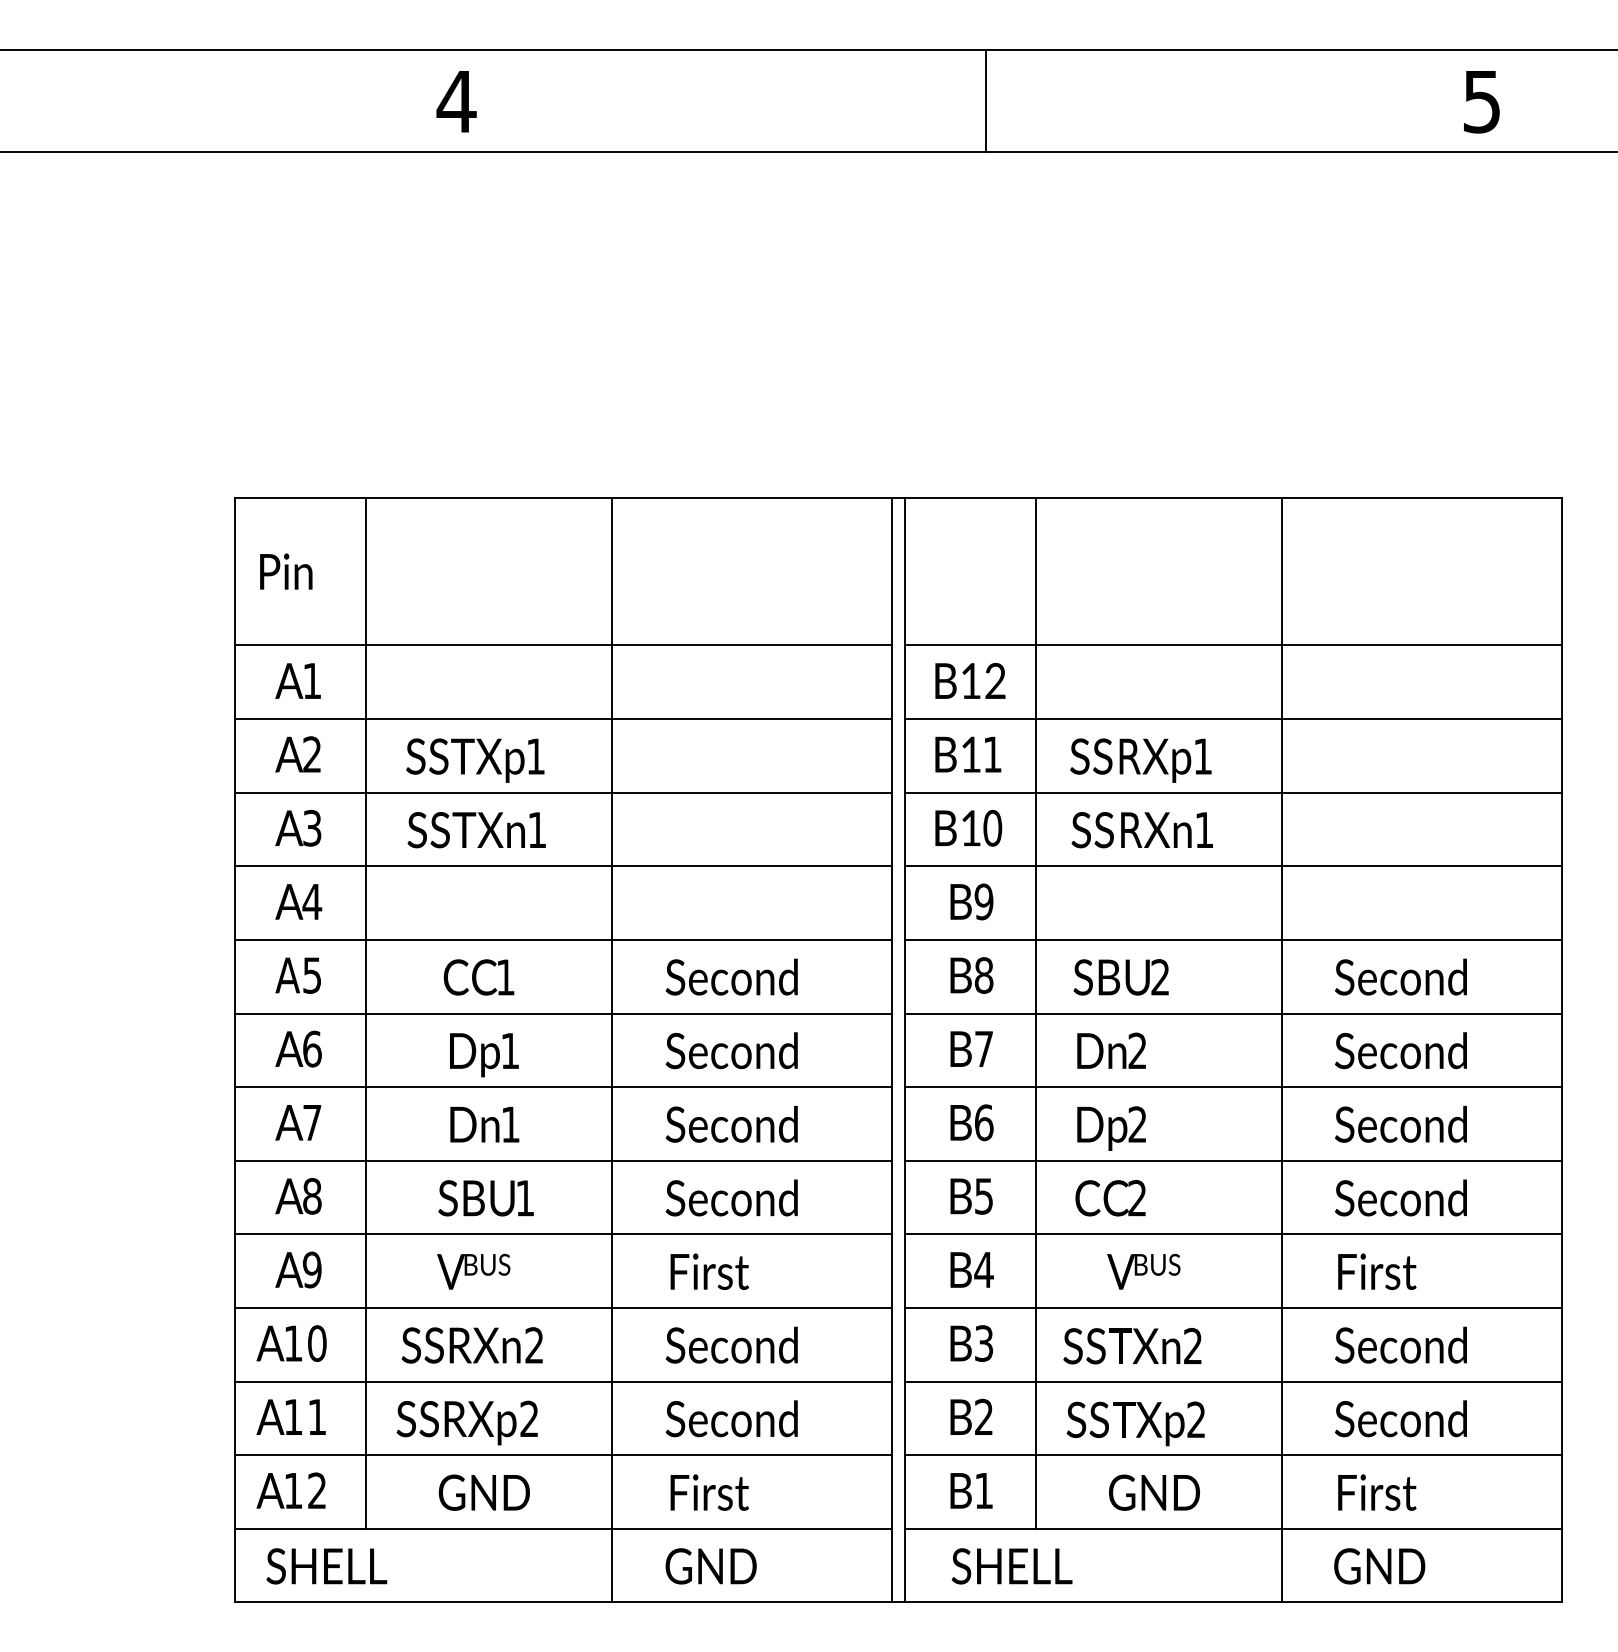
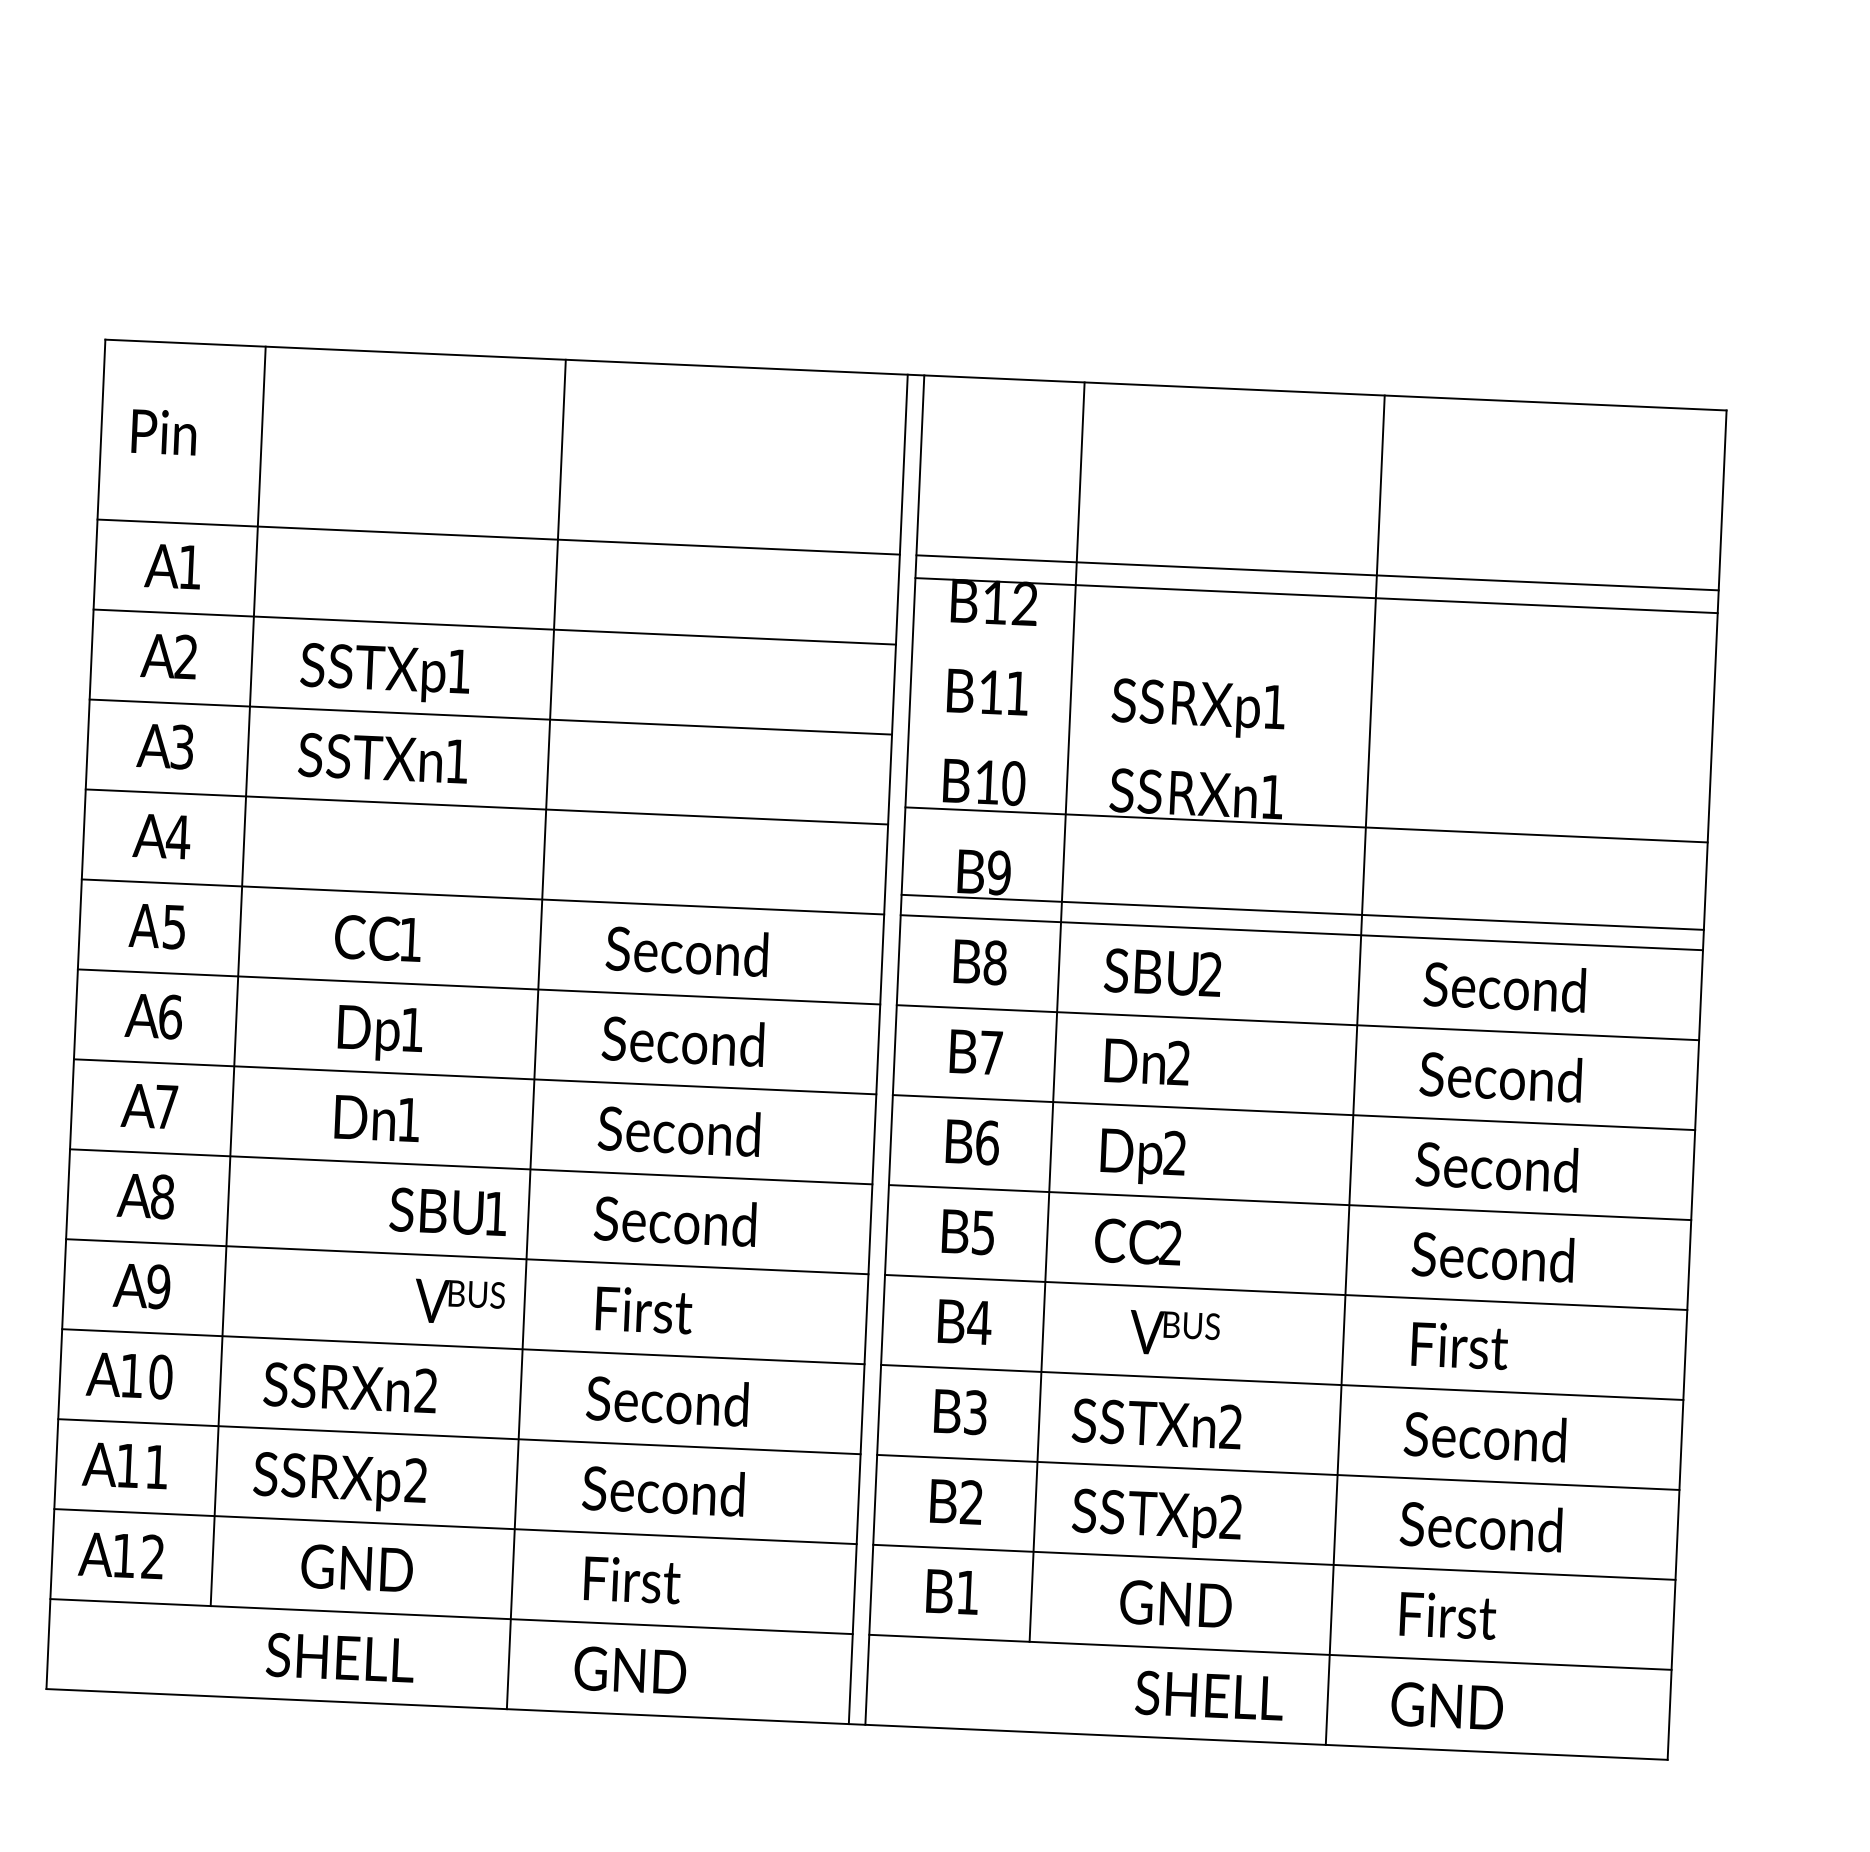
line: (1233, 719) -> (1316, 596), moved
line: (1233, 792) -> (1306, 824), moved
line: (1233, 866) -> (1302, 912), moved
text: (485, 1198) -> (447, 1212), moved
text: (473, 1271) -> (459, 1301), moved
text: (326, 1566) -> (339, 1657), moved
text: (1011, 1566) -> (1208, 1695), moved

